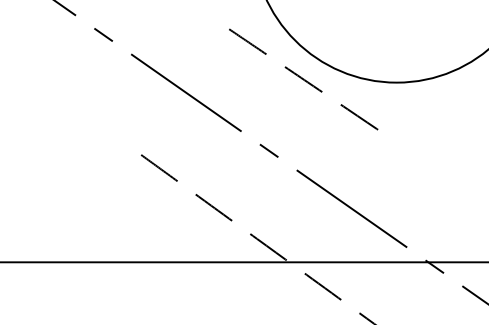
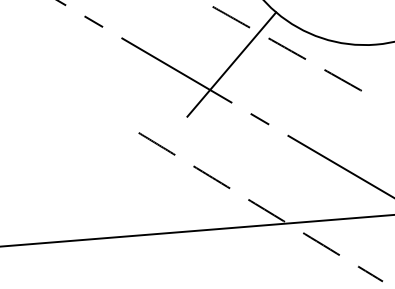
line: (244, 91) -> (231, 64), added

